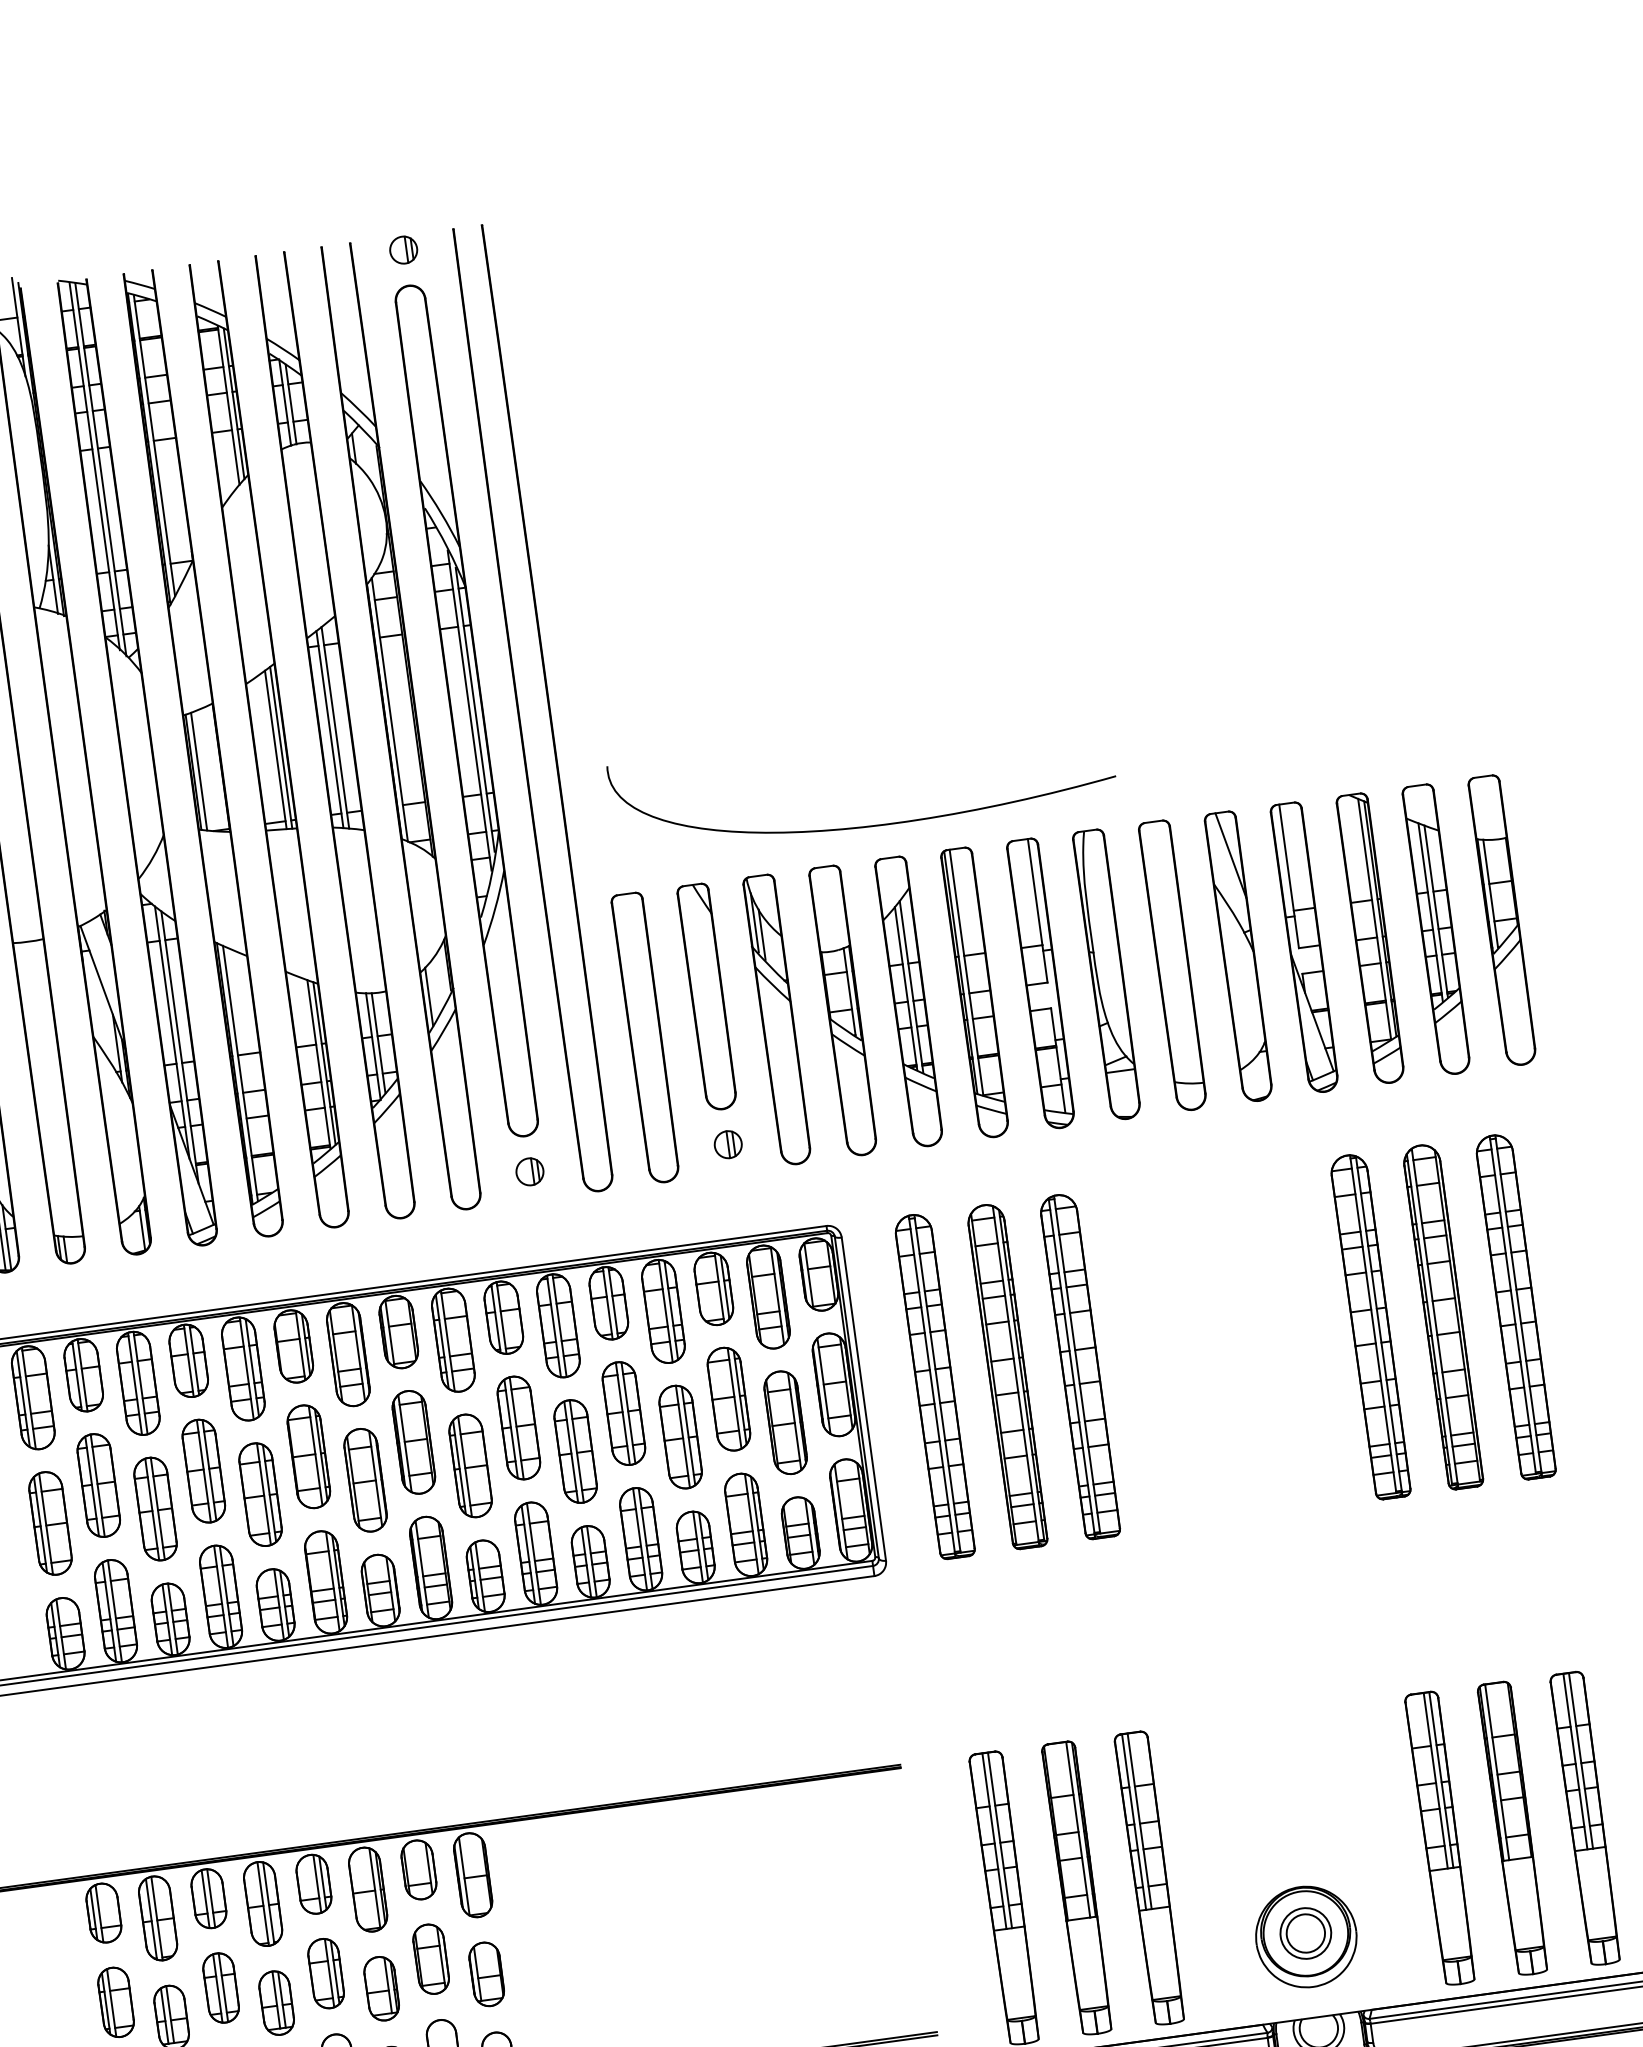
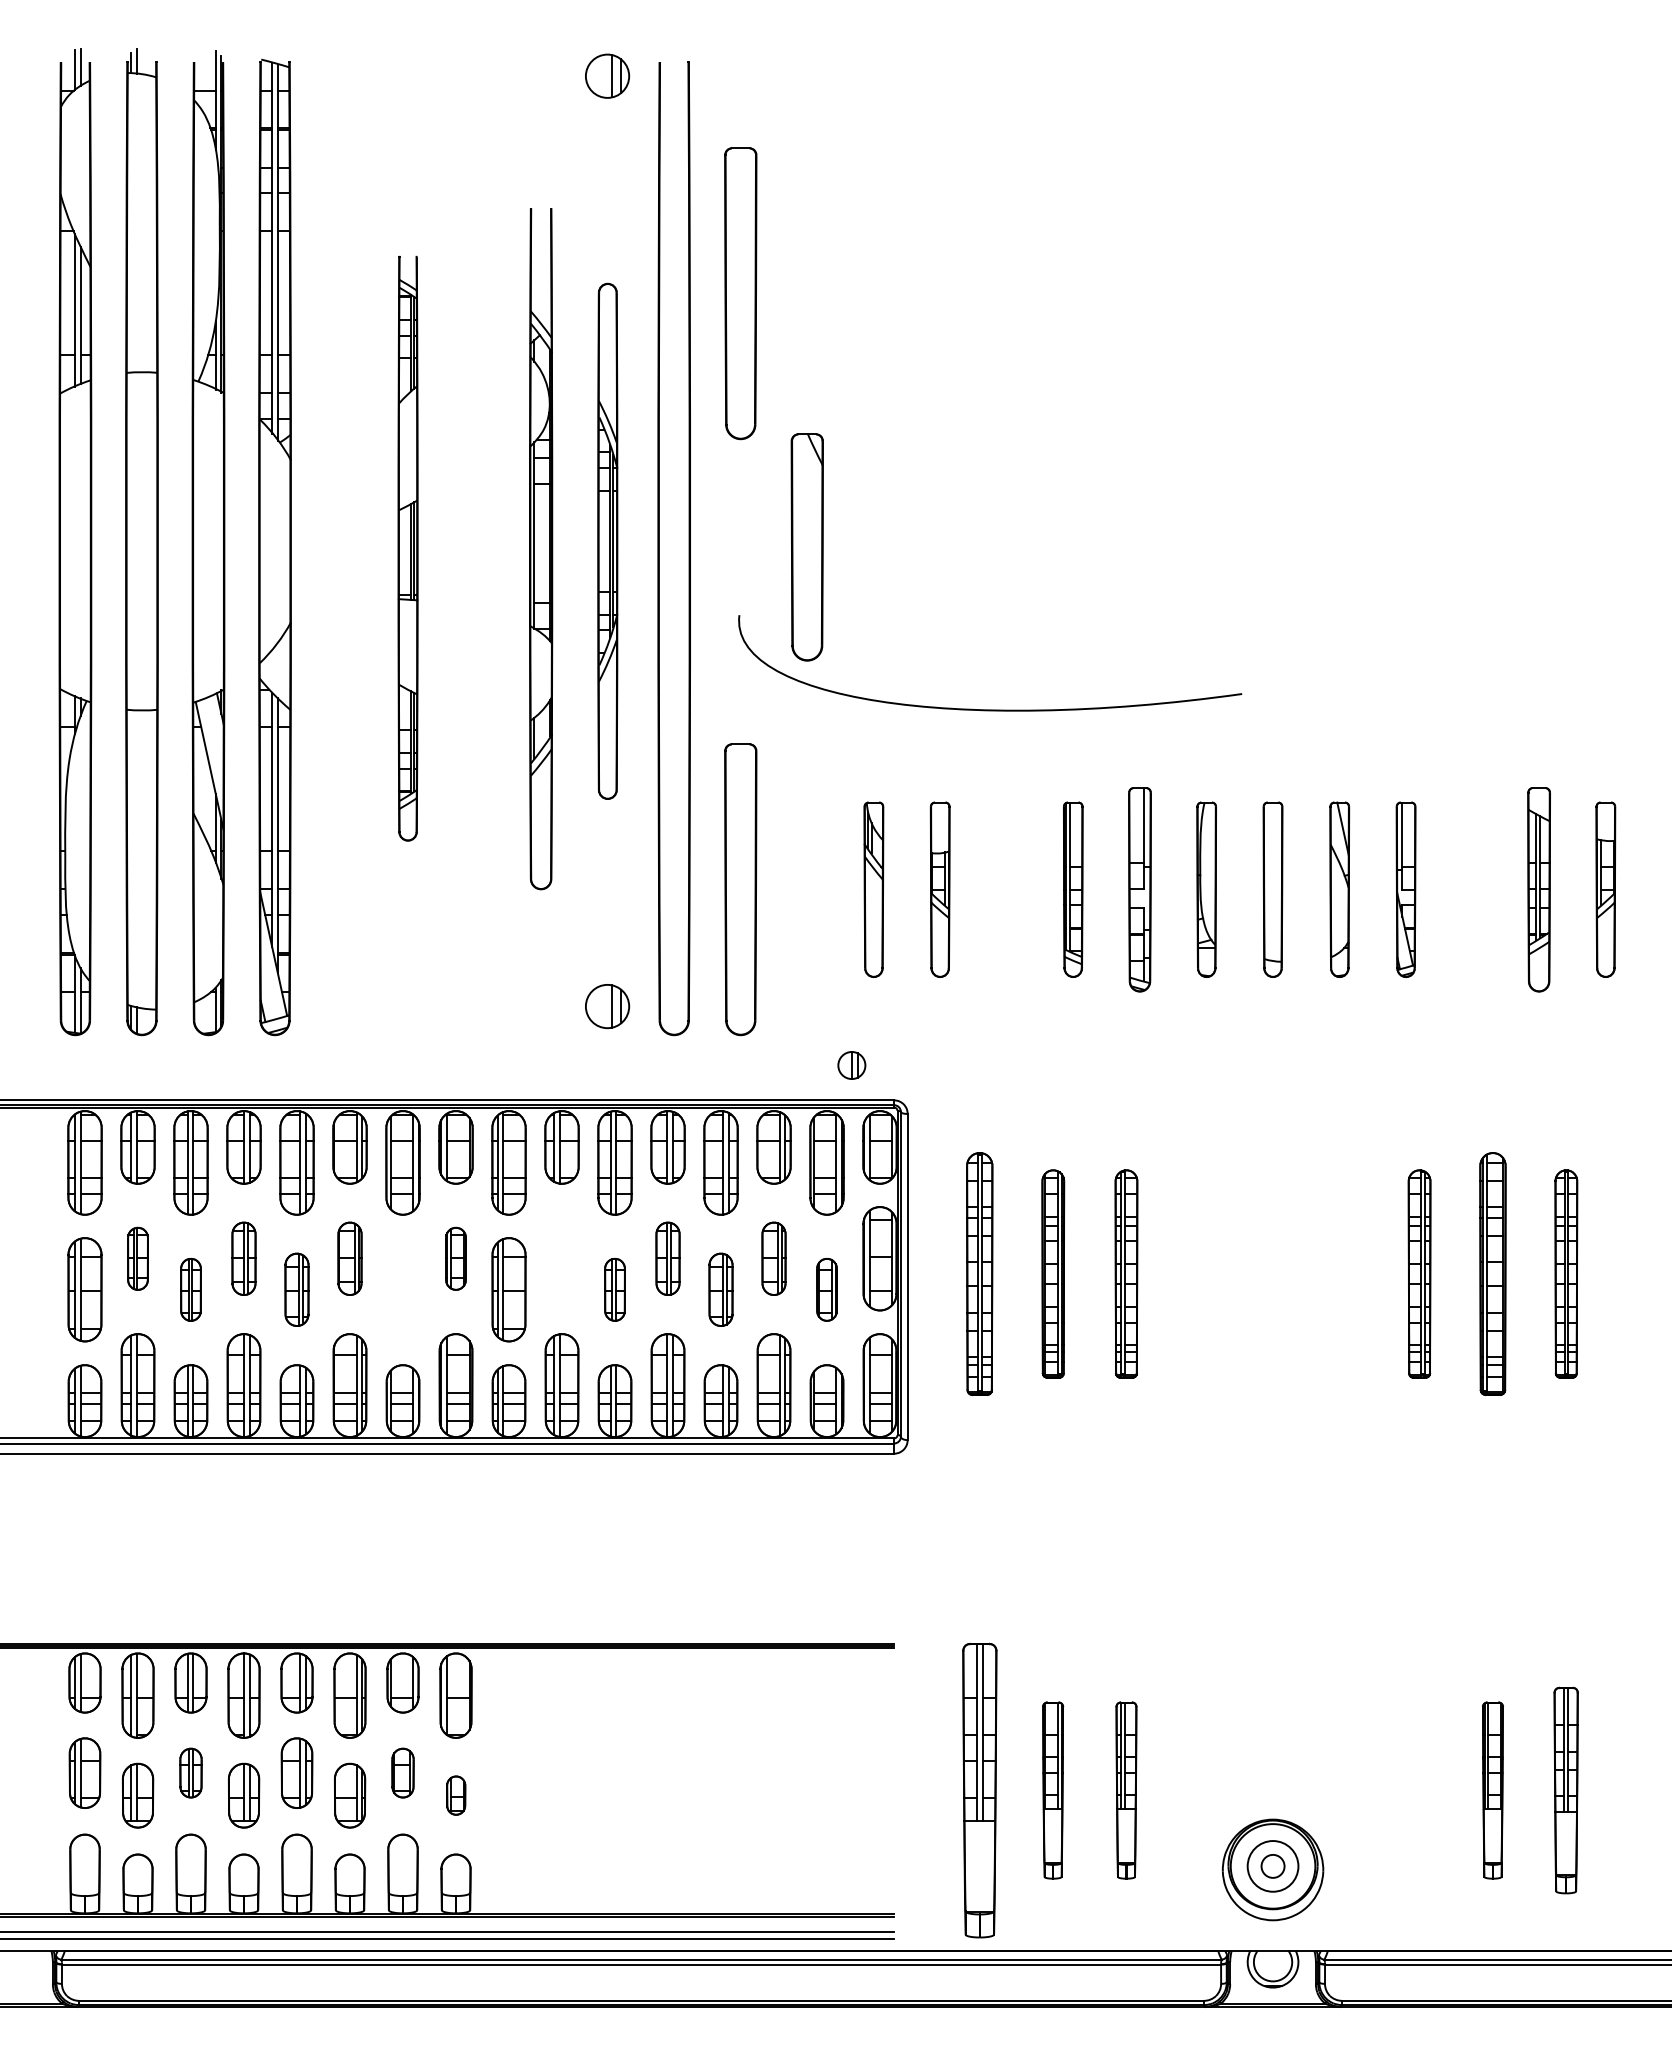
part: (403, 249) -> (607, 75), size x1.6
part: (564, 447) -> (740, 293), added
part: (466, 711) -> (607, 541), size x0.6
part: (401, 727) -> (540, 548), size x0.7
part: (335, 736) -> (474, 548), removed
part: (269, 745) -> (407, 548), size x0.6
part: (204, 754) -> (341, 548), removed
part: (1502, 920) -> (1605, 889), size x0.6
part: (1436, 929) -> (1538, 889), size x0.7
part: (1370, 938) -> (1472, 889), removed
part: (1304, 947) -> (1405, 889), size x0.6
part: (1239, 956) -> (1339, 889), size x0.6
part: (1172, 965) -> (1272, 889), size x0.6
part: (1107, 974) -> (1206, 889), size x0.6
part: (1040, 983) -> (1139, 889), size x0.7
part: (974, 992) -> (1072, 889), size x0.6
part: (706, 997) -> (806, 547), moved
part: (909, 1001) -> (1006, 889), removed
part: (842, 1010) -> (939, 889), size x0.6
part: (777, 1019) -> (873, 889), size x0.6
part: (727, 1144) -> (851, 1065), moved
part: (529, 1171) -> (607, 1006), size x1.6
part: (1516, 1306) -> (1566, 1273), size x0.6
part: (1442, 1316) -> (1492, 1273), size x0.7
part: (1370, 1326) -> (1419, 1273), size x0.6
part: (1080, 1365) -> (1126, 1273), size x0.6
part: (1007, 1375) -> (1053, 1273), size x0.6
part: (934, 1385) -> (979, 1273), size x0.7
part: (728, 1399) -> (773, 1258), size x0.7
part: (623, 1413) -> (667, 1258), size x0.7
part: (785, 1422) -> (826, 1289), size x0.6
part: (518, 1427) -> (561, 1258), removed
part: (680, 1436) -> (720, 1289), size x0.7
part: (413, 1442) -> (455, 1258), size x0.6
part: (575, 1451) -> (614, 1289), size x0.6
part: (308, 1456) -> (349, 1258), size x0.7
part: (203, 1470) -> (243, 1258), size x0.7
part: (365, 1480) -> (402, 1289), removed
part: (98, 1485) -> (137, 1258), size x0.6
part: (260, 1494) -> (296, 1289), size x0.7
part: (155, 1508) -> (190, 1289), size x0.6
part: (1585, 1818) -> (1565, 1790), size x0.7
part: (1512, 1828) -> (1492, 1790), size x0.6
part: (1440, 1838) -> (1419, 1790), removed
part: (1150, 1878) -> (1126, 1790), size x0.6
part: (1077, 1888) -> (1052, 1790), size x0.6
circle: (1305, 1933) -> (1272, 1866), size x0.6
part: (430, 1958) -> (402, 1772), size x0.7
part: (487, 1974) -> (456, 1795), size x0.6
part: (220, 1987) -> (190, 1772), size x0.7

